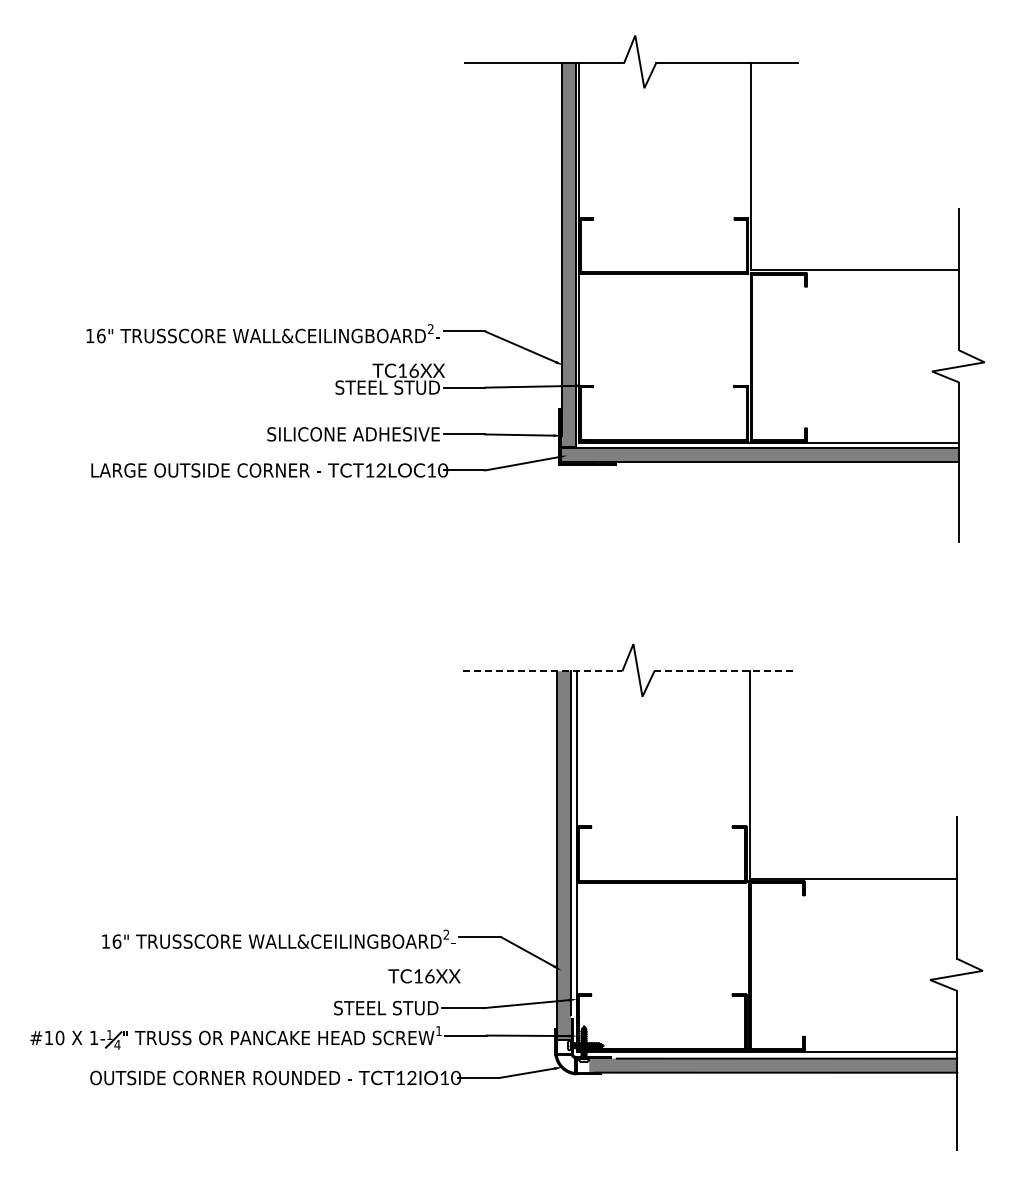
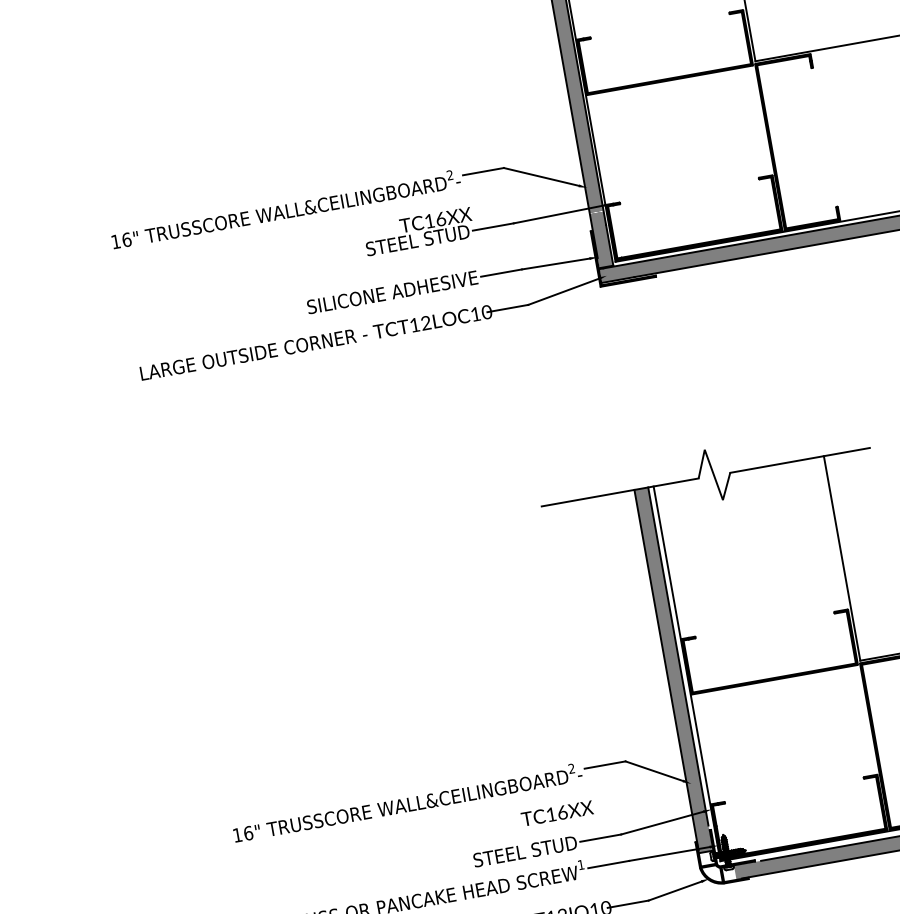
line: (542, 671) -> (620, 492), dashed -> solid
line: (725, 671) -> (800, 460), dashed -> solid

